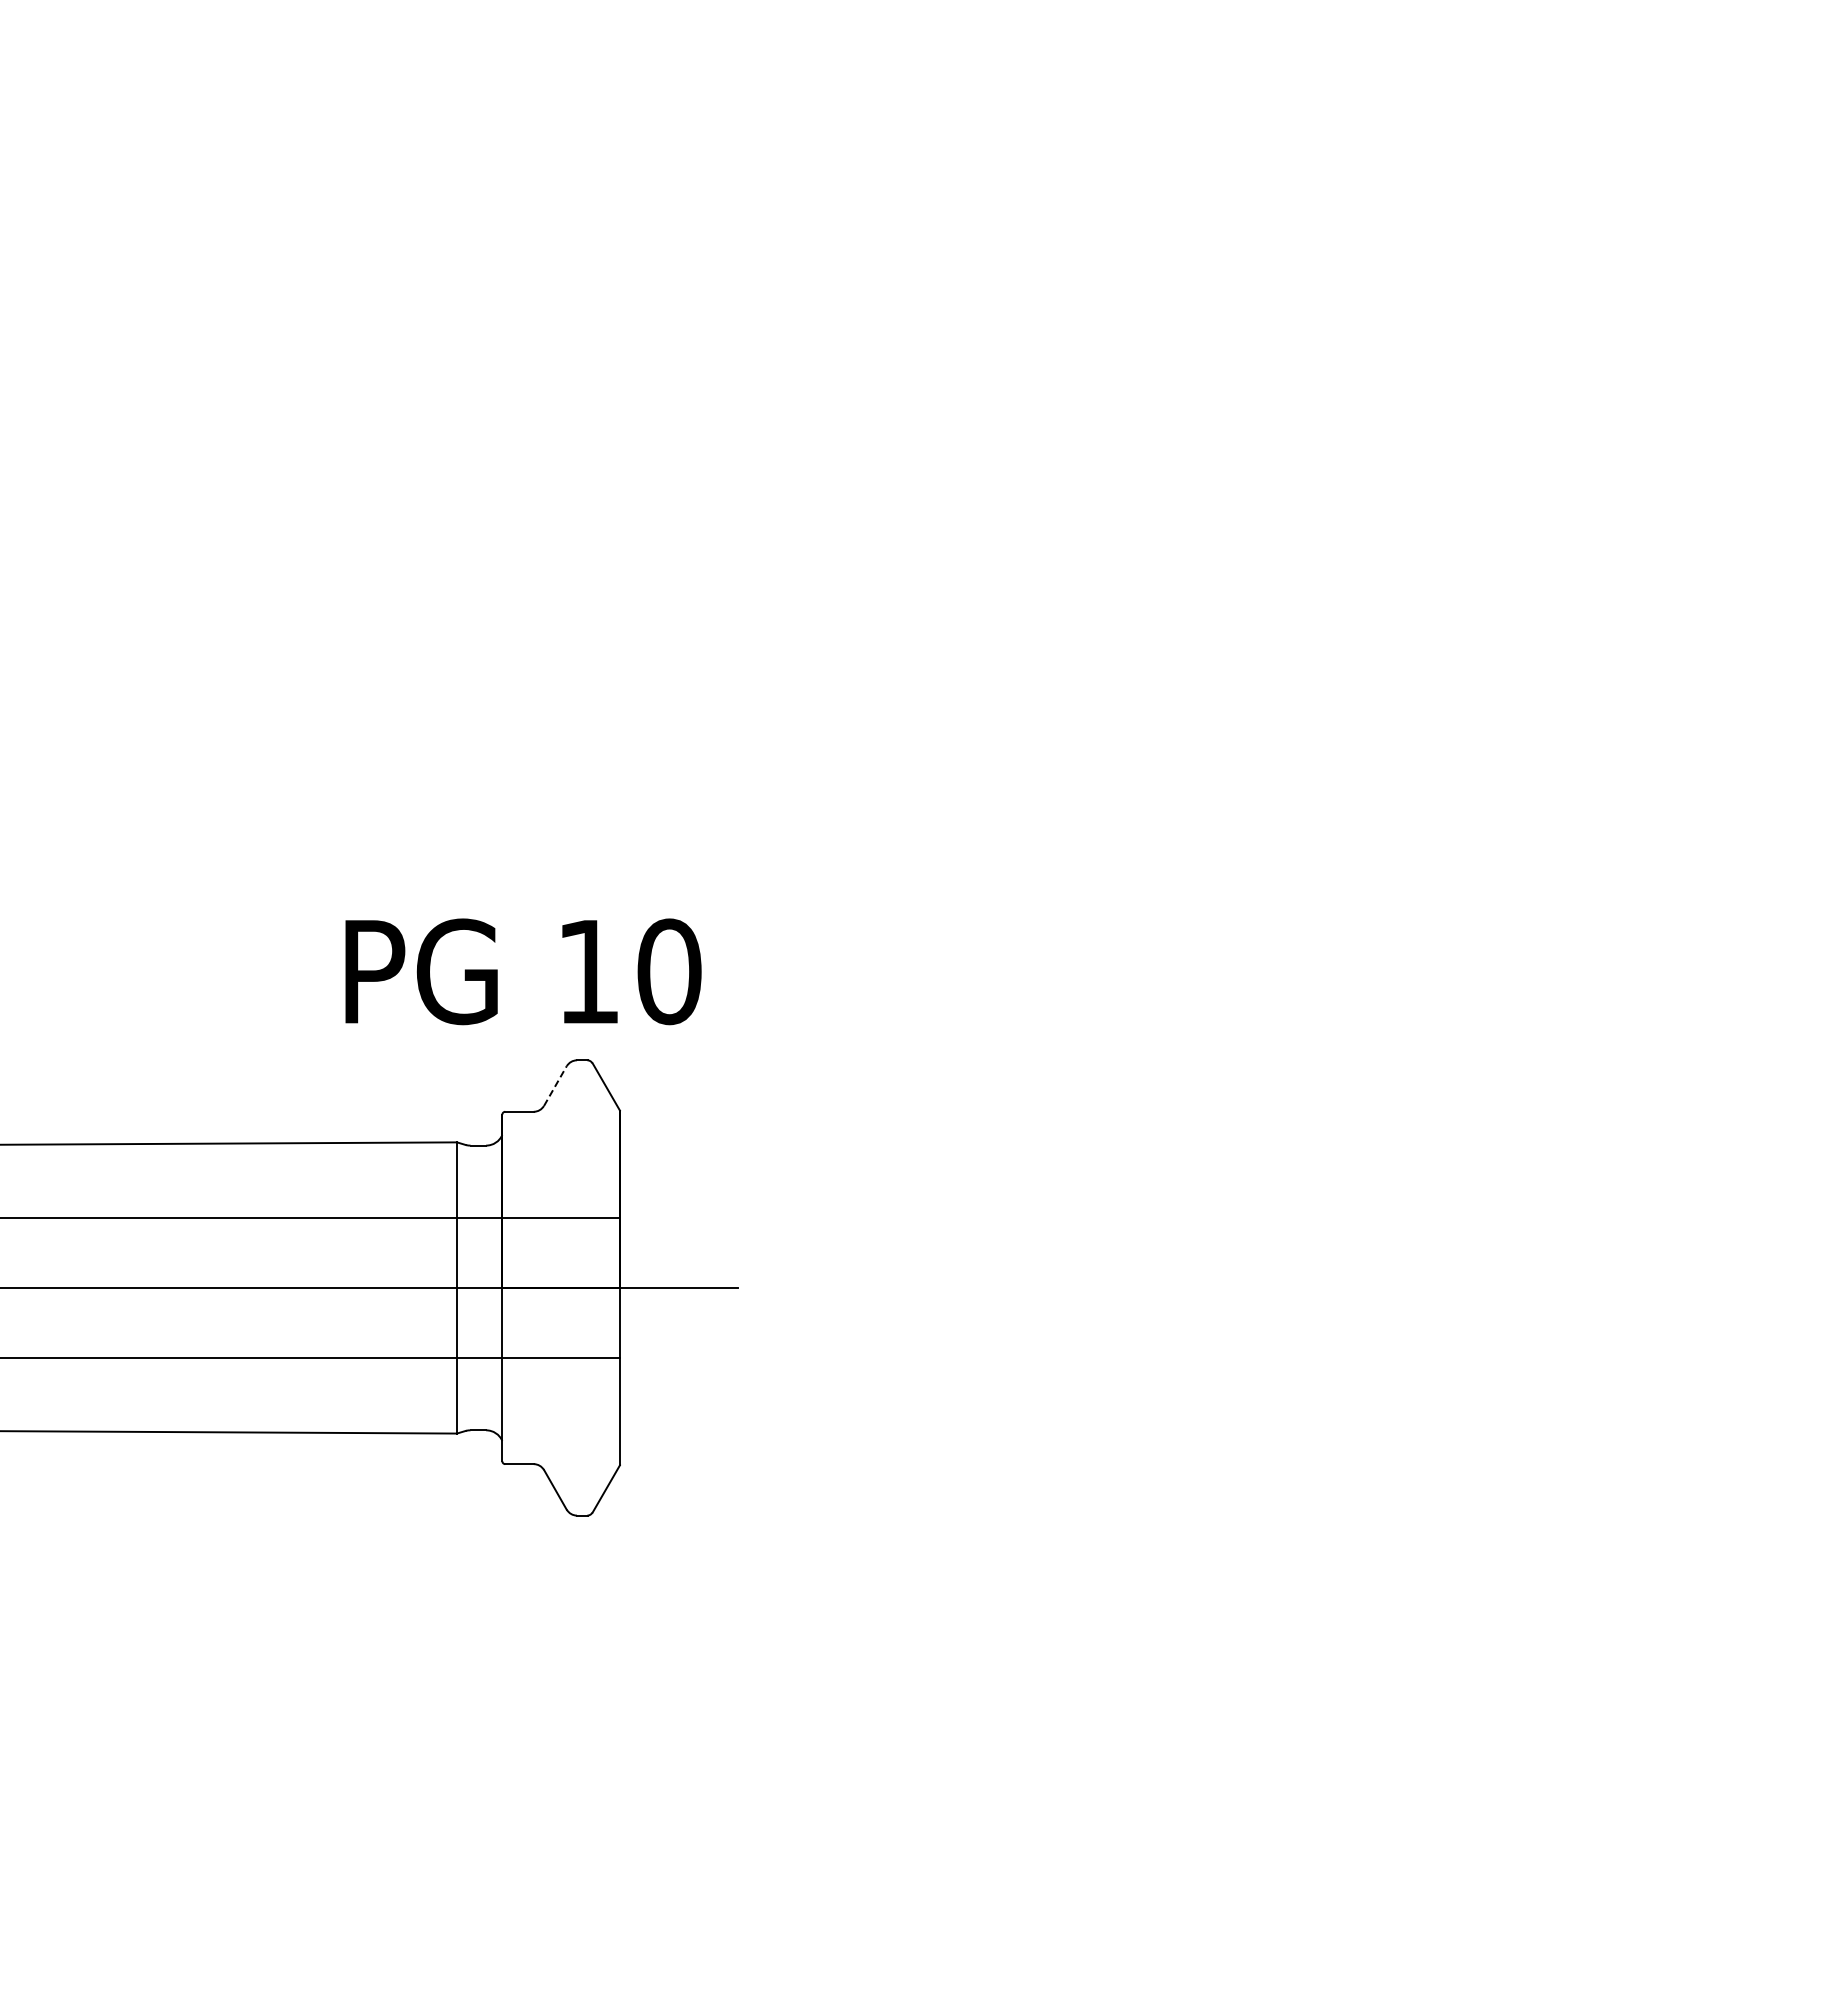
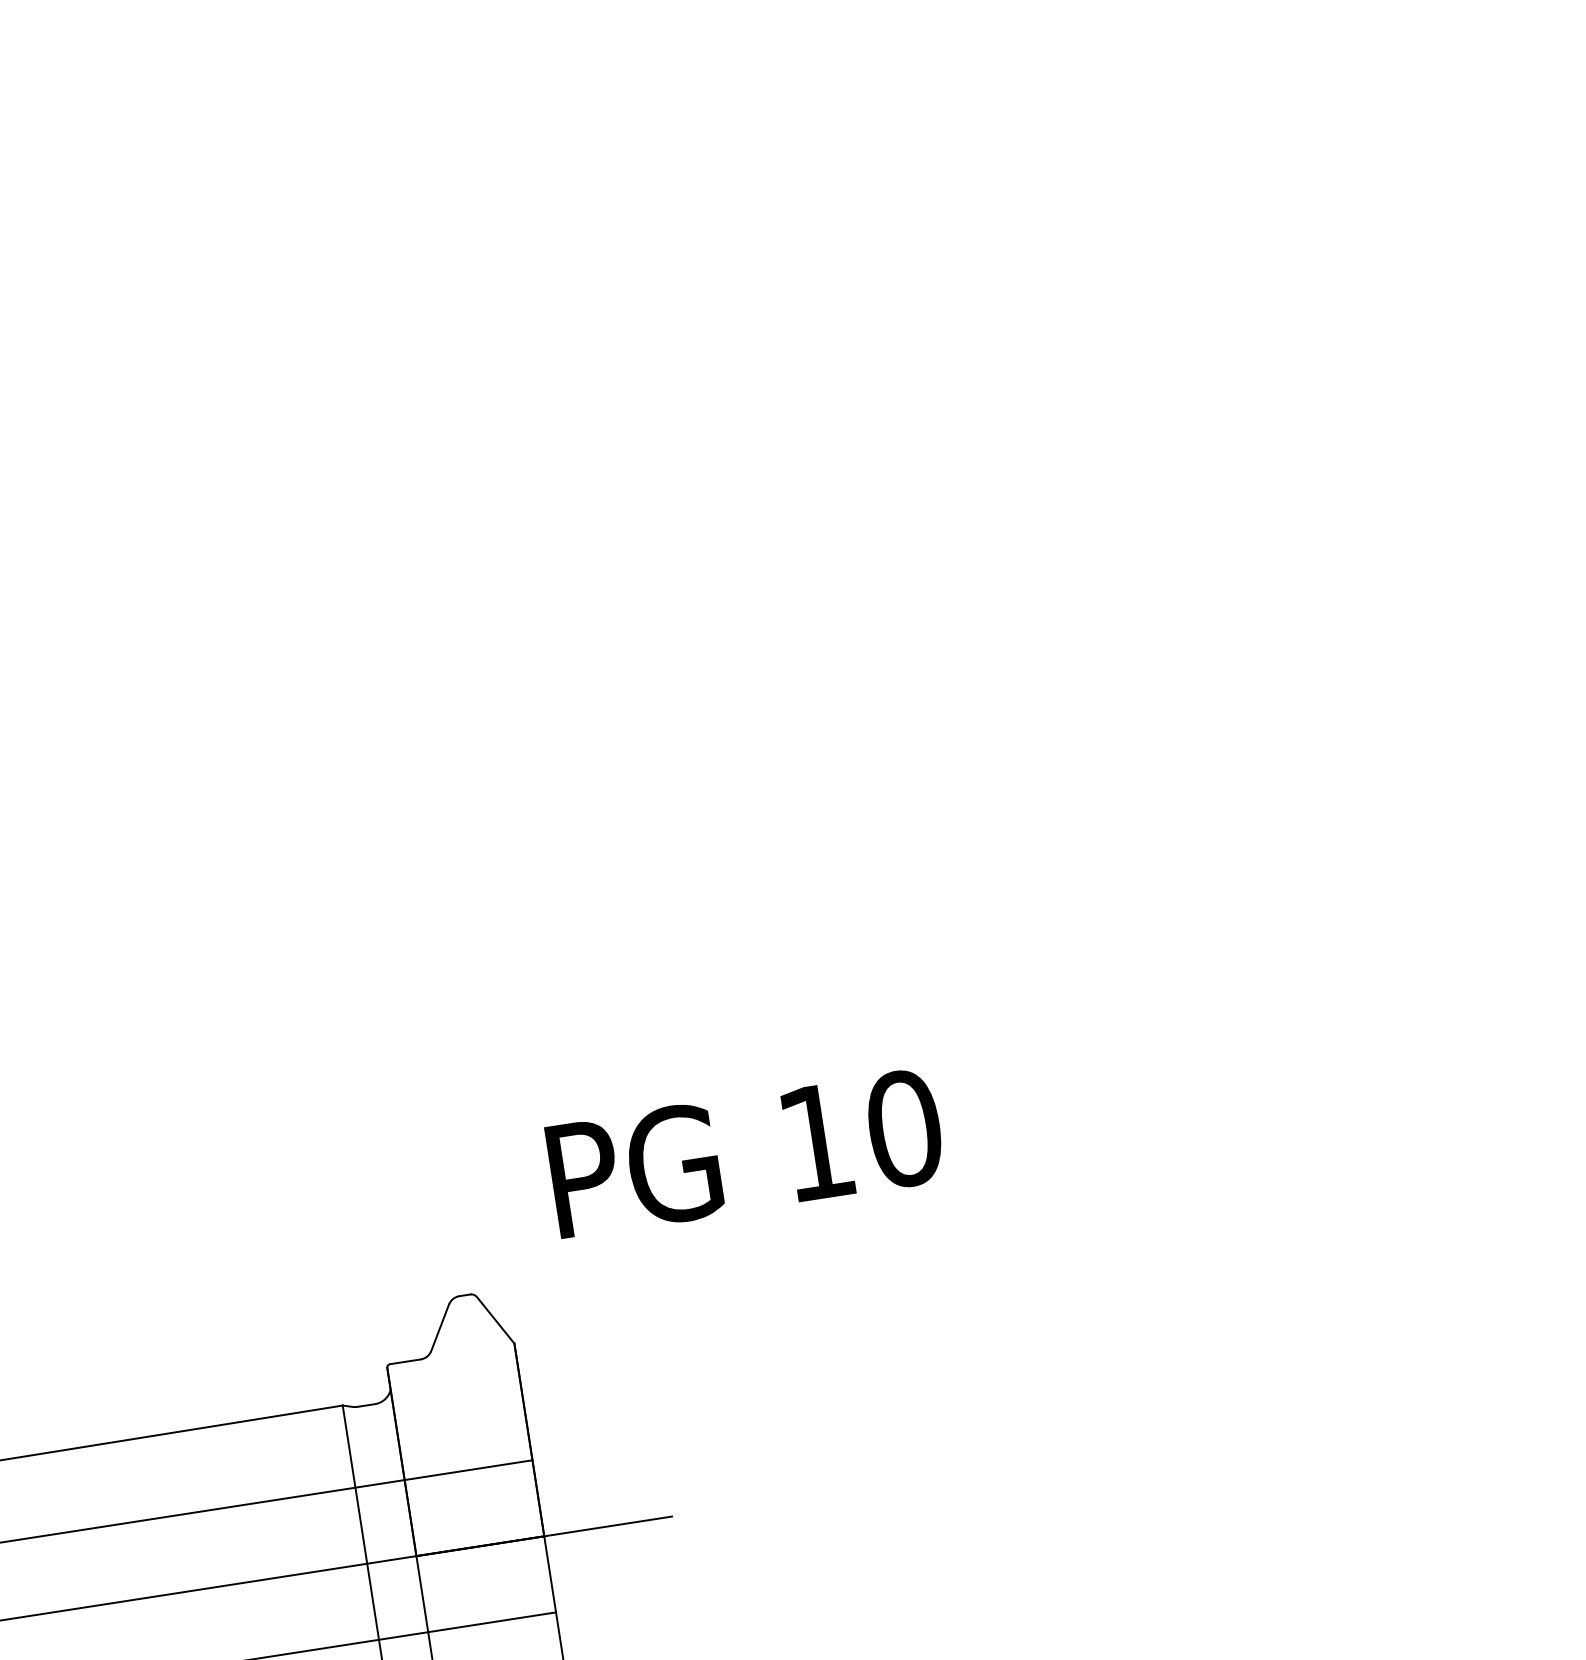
text: (523, 971) -> (745, 1153), moved
line: (555, 1086) -> (440, 1328), dashed -> solid

